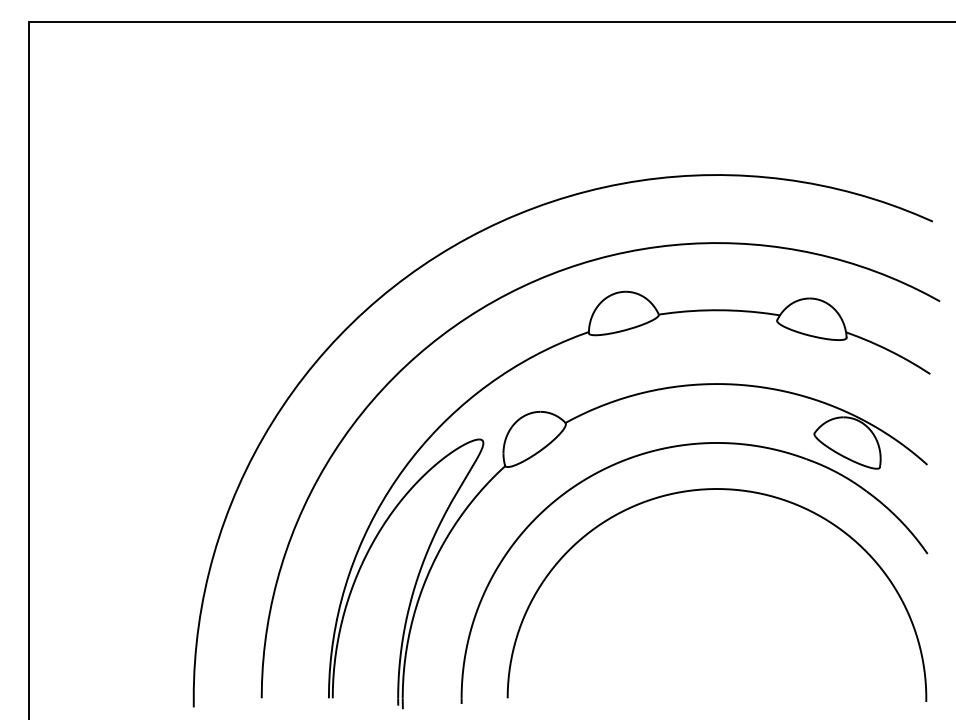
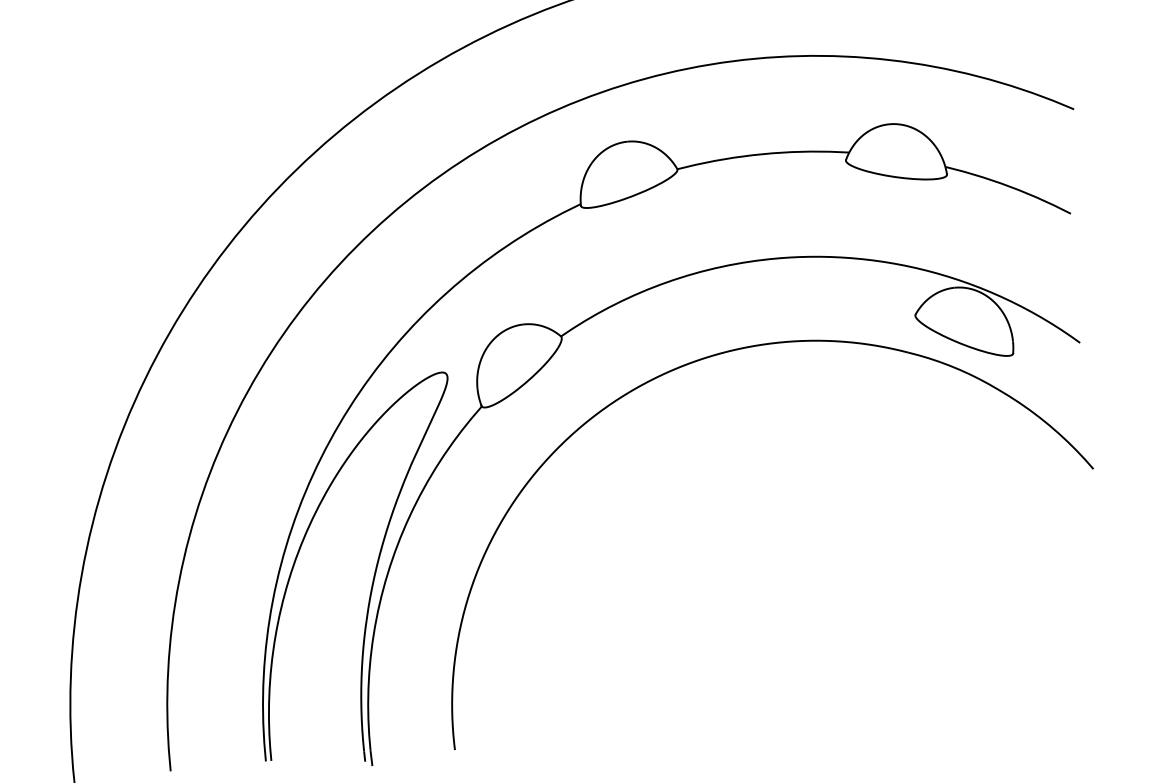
curve: (708, 490) -> (773, 411), removed

